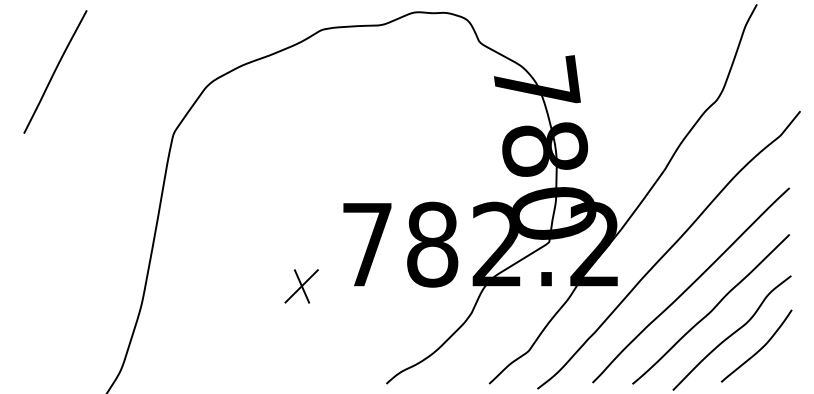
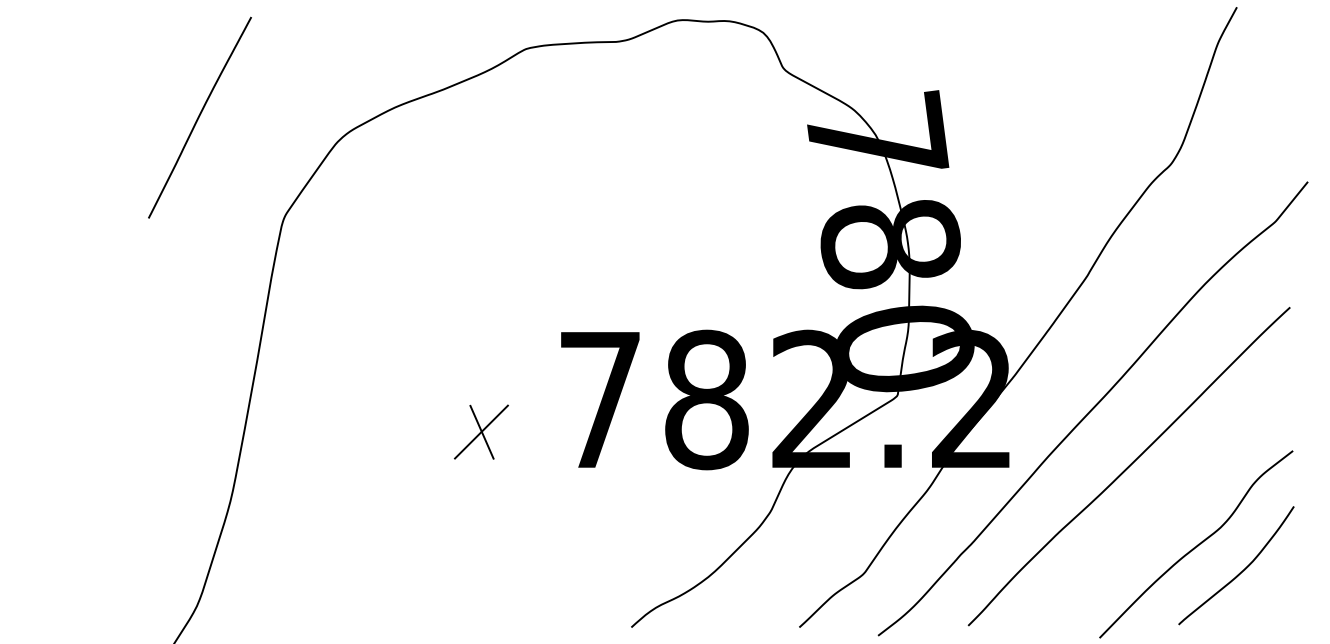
line: (55, 71) -> (200, 116), moved
part: (301, 286) -> (481, 432), moved
curve: (711, 309) -> (1162, 505), removed

